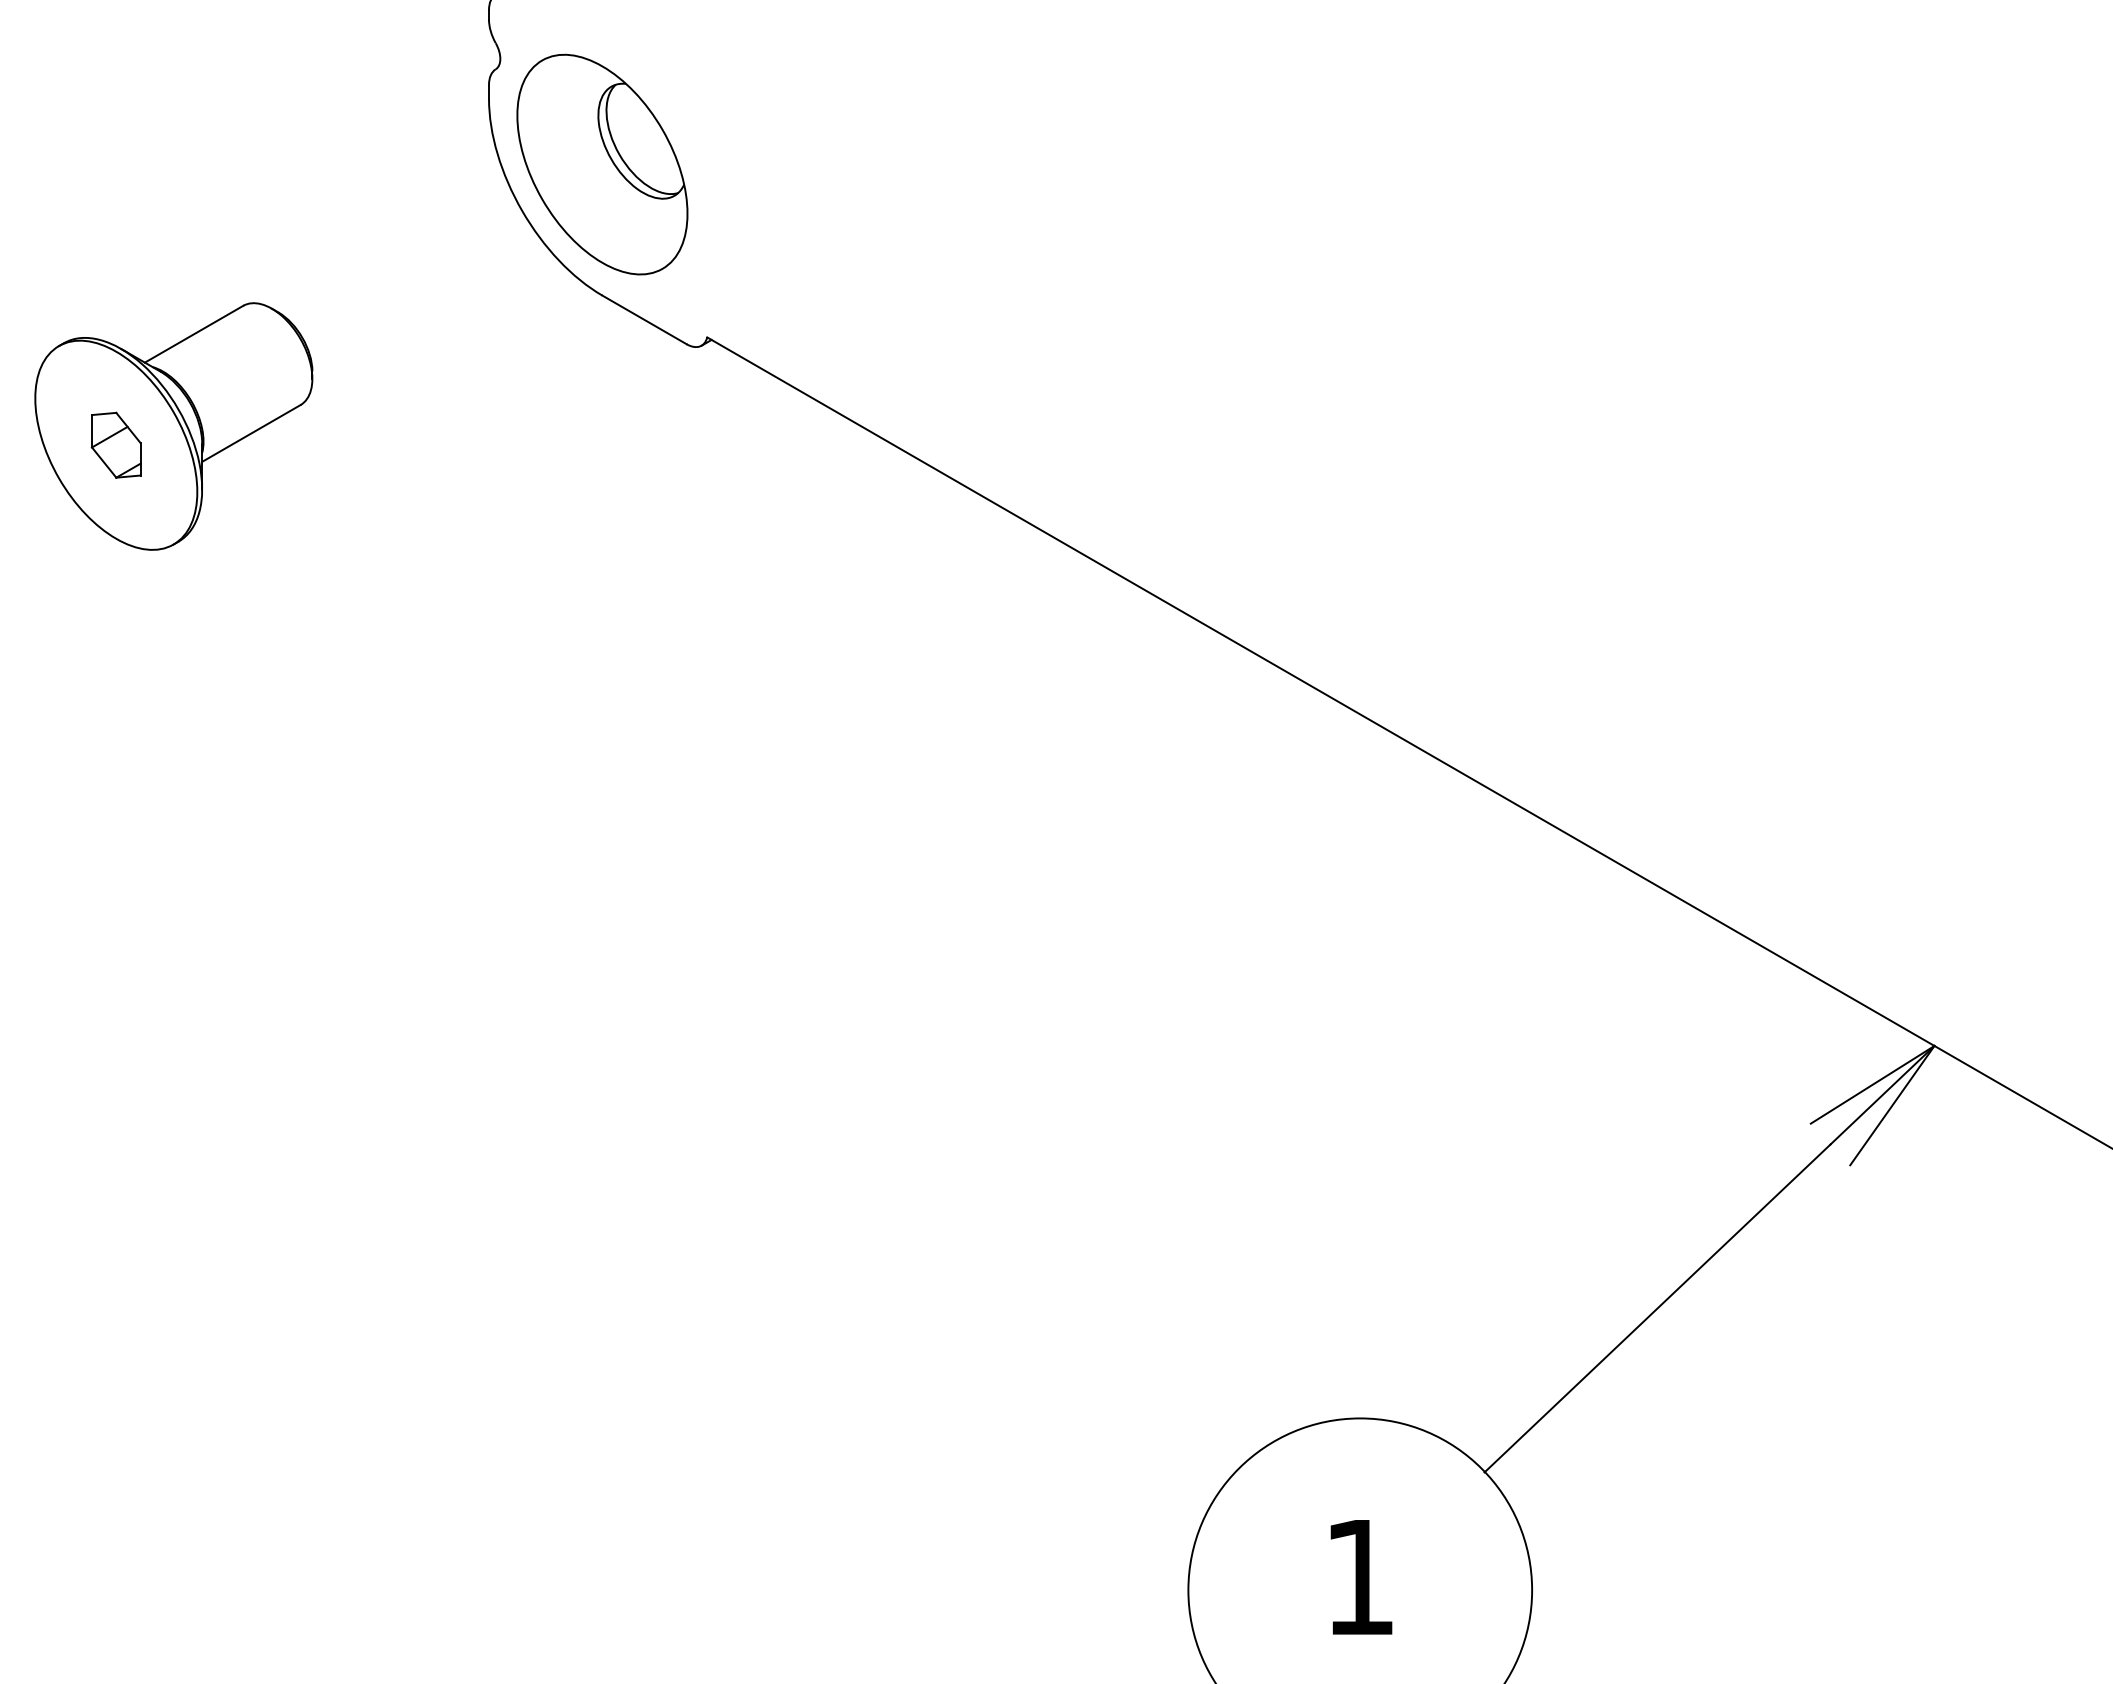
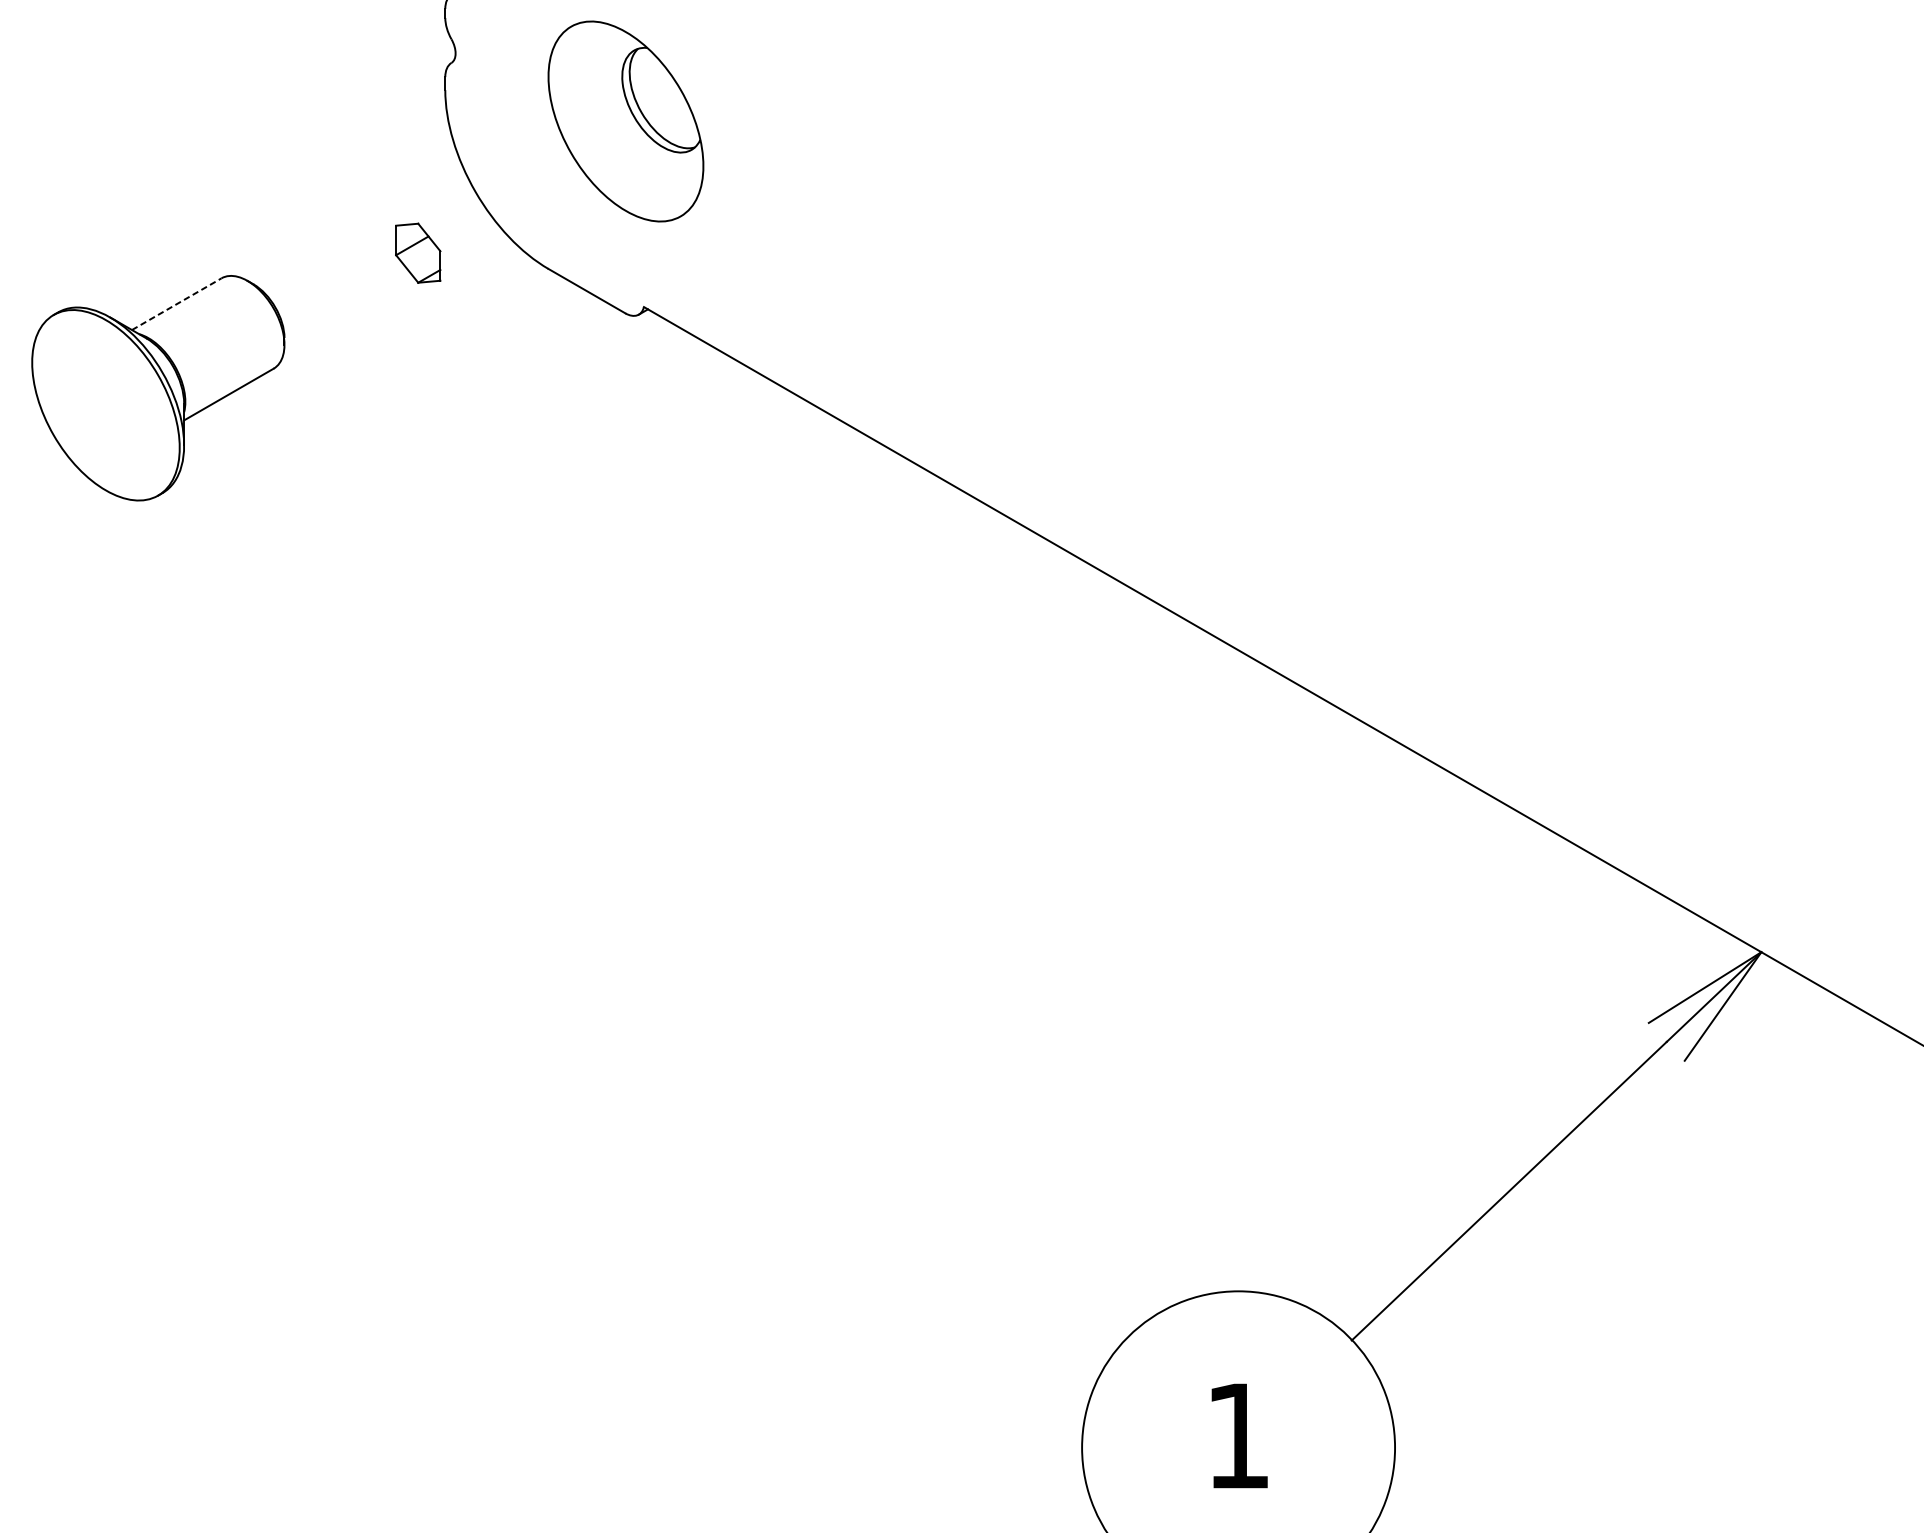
part: (602, 164) -> (626, 121), moved
line: (194, 334) -> (177, 304), solid -> dashed
part: (115, 444) -> (417, 252), moved

